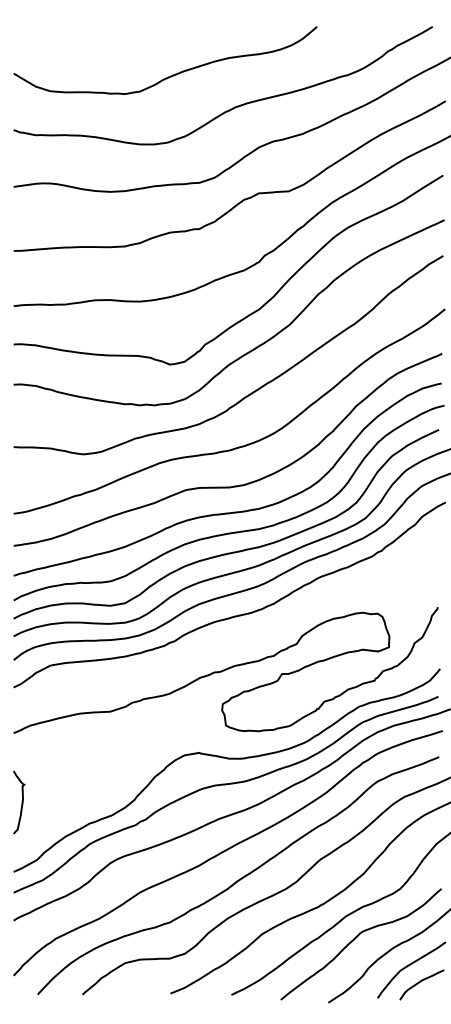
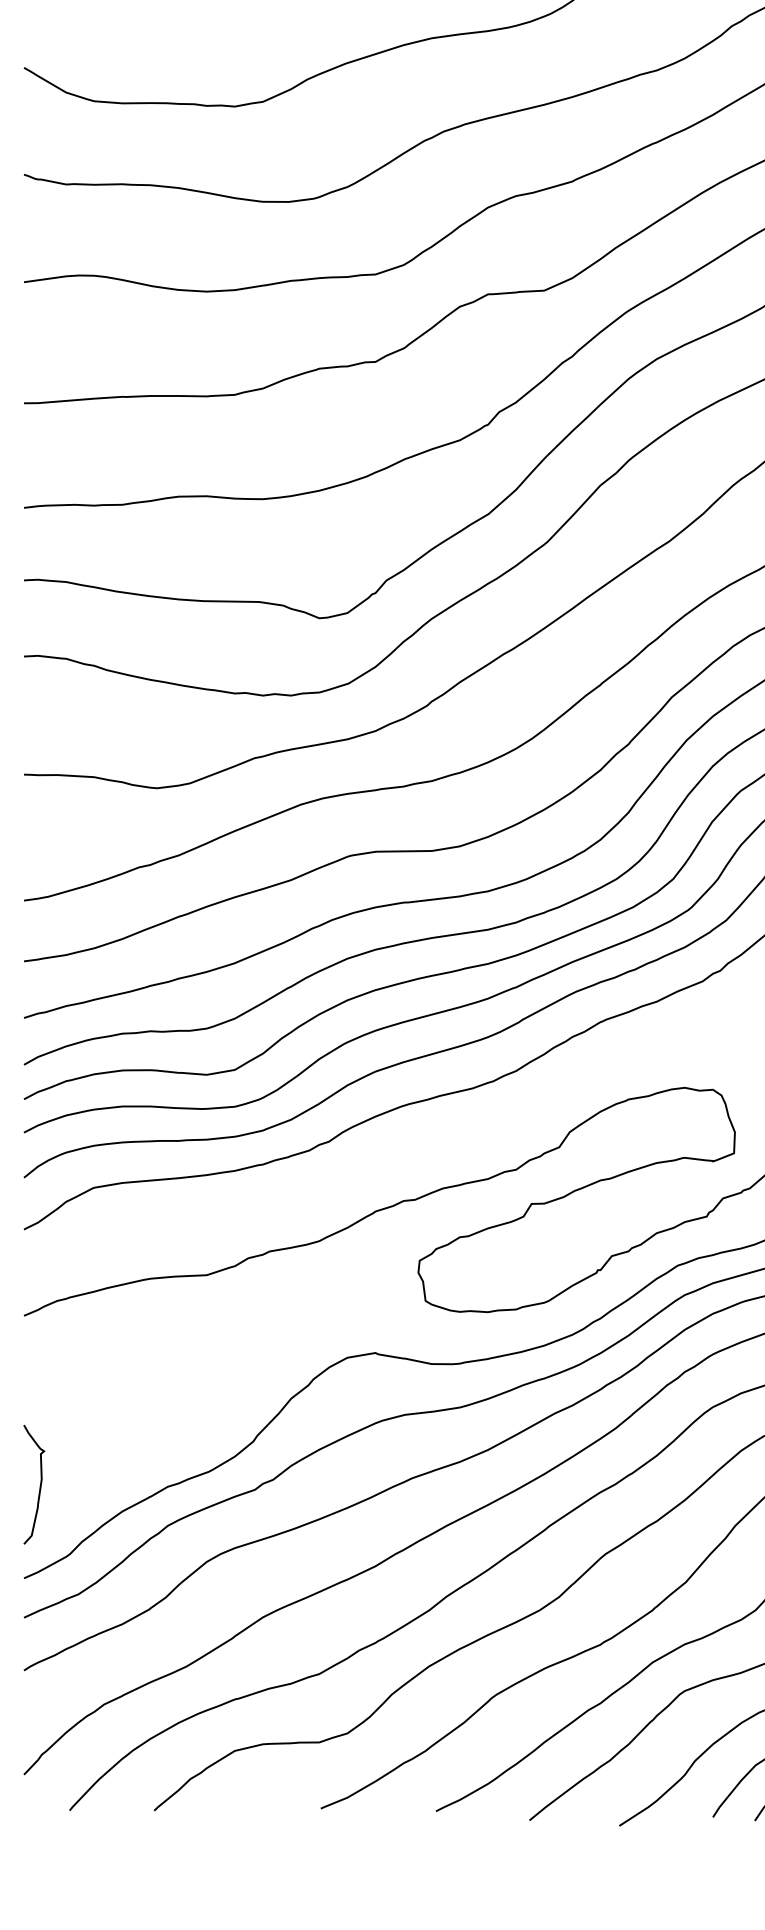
curve: (21, 802) -> (38, 1484), moved

